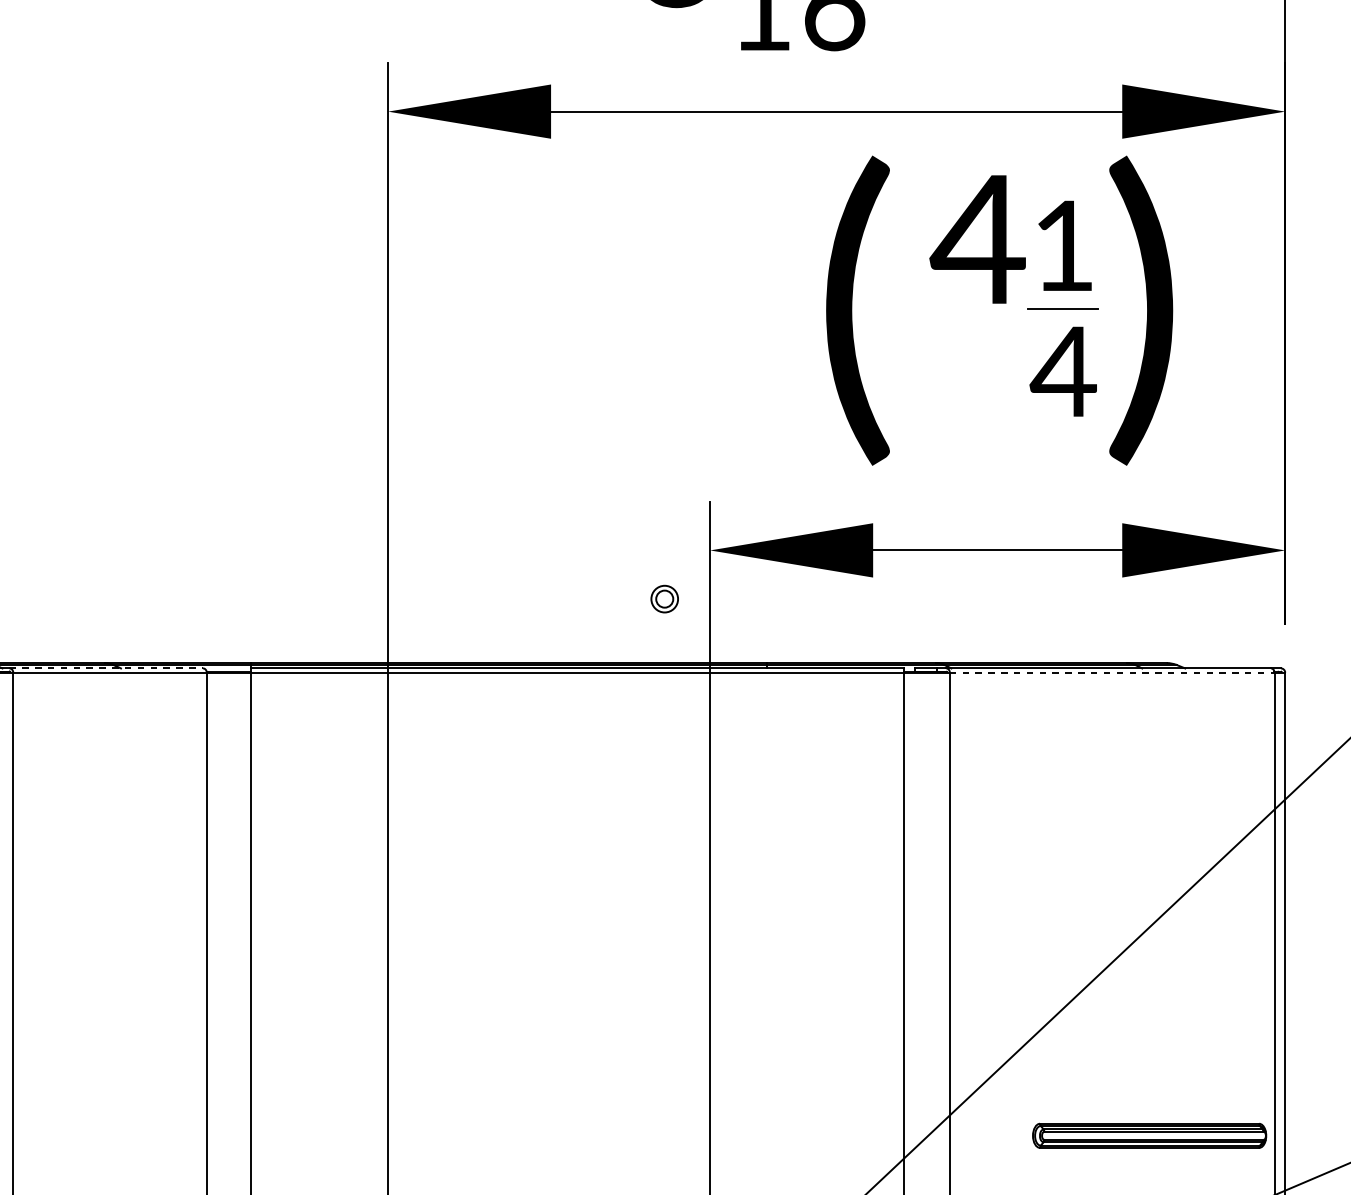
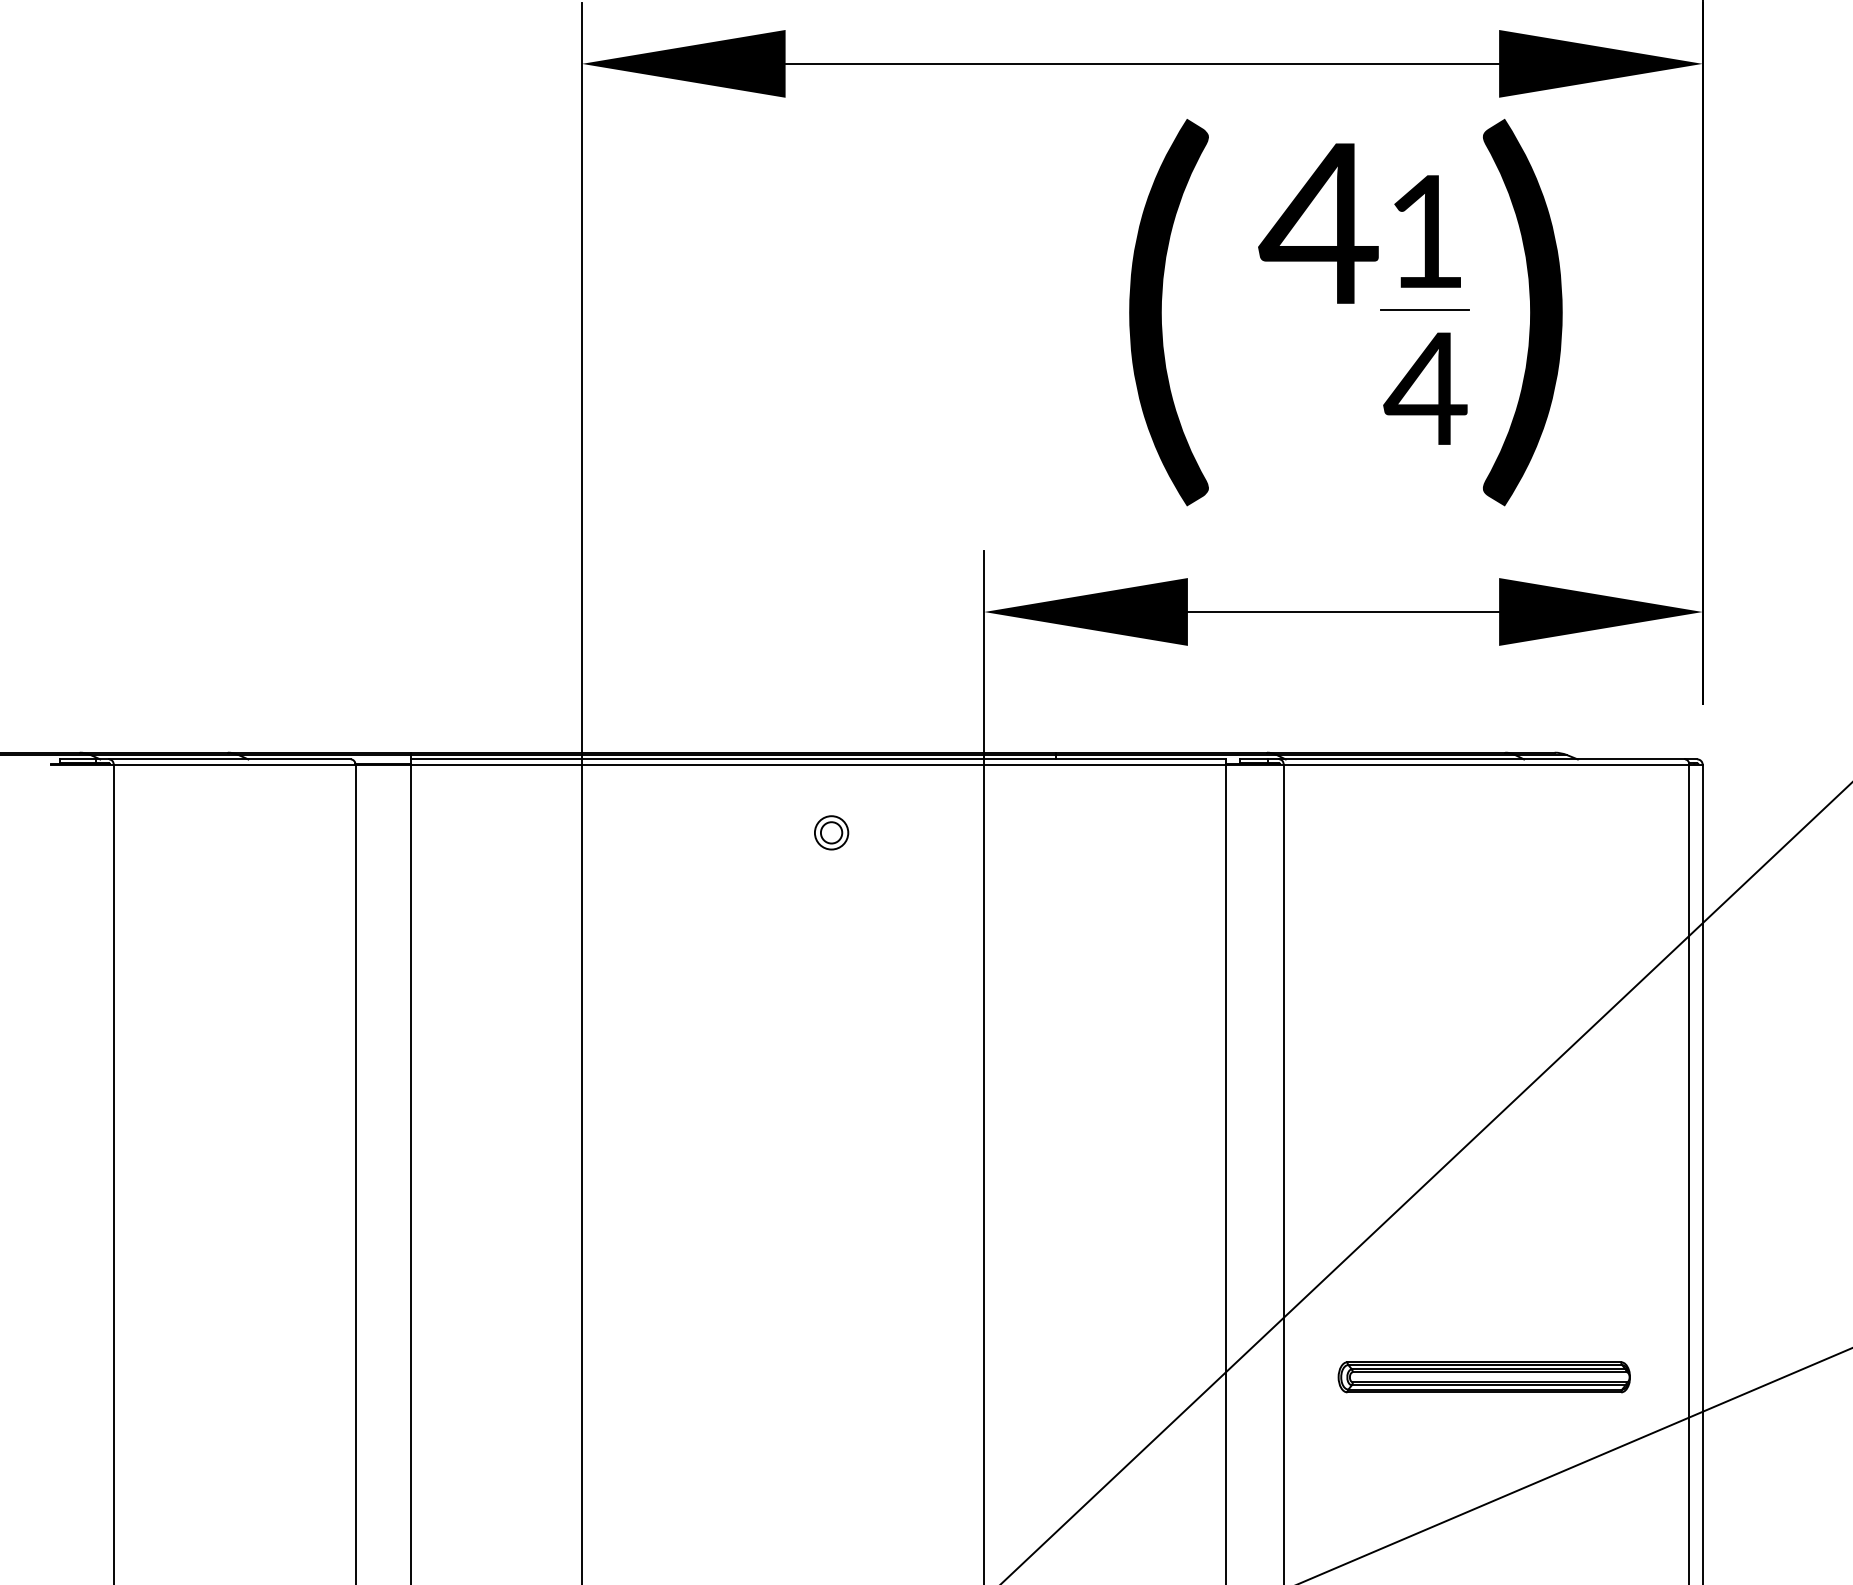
part: (664, 598) -> (831, 832), moved
line: (105, 668) -> (229, 759), dashed -> solid
line: (1112, 672) -> (1486, 764), dashed -> solid
part: (1148, 1135) -> (1483, 1377), moved

